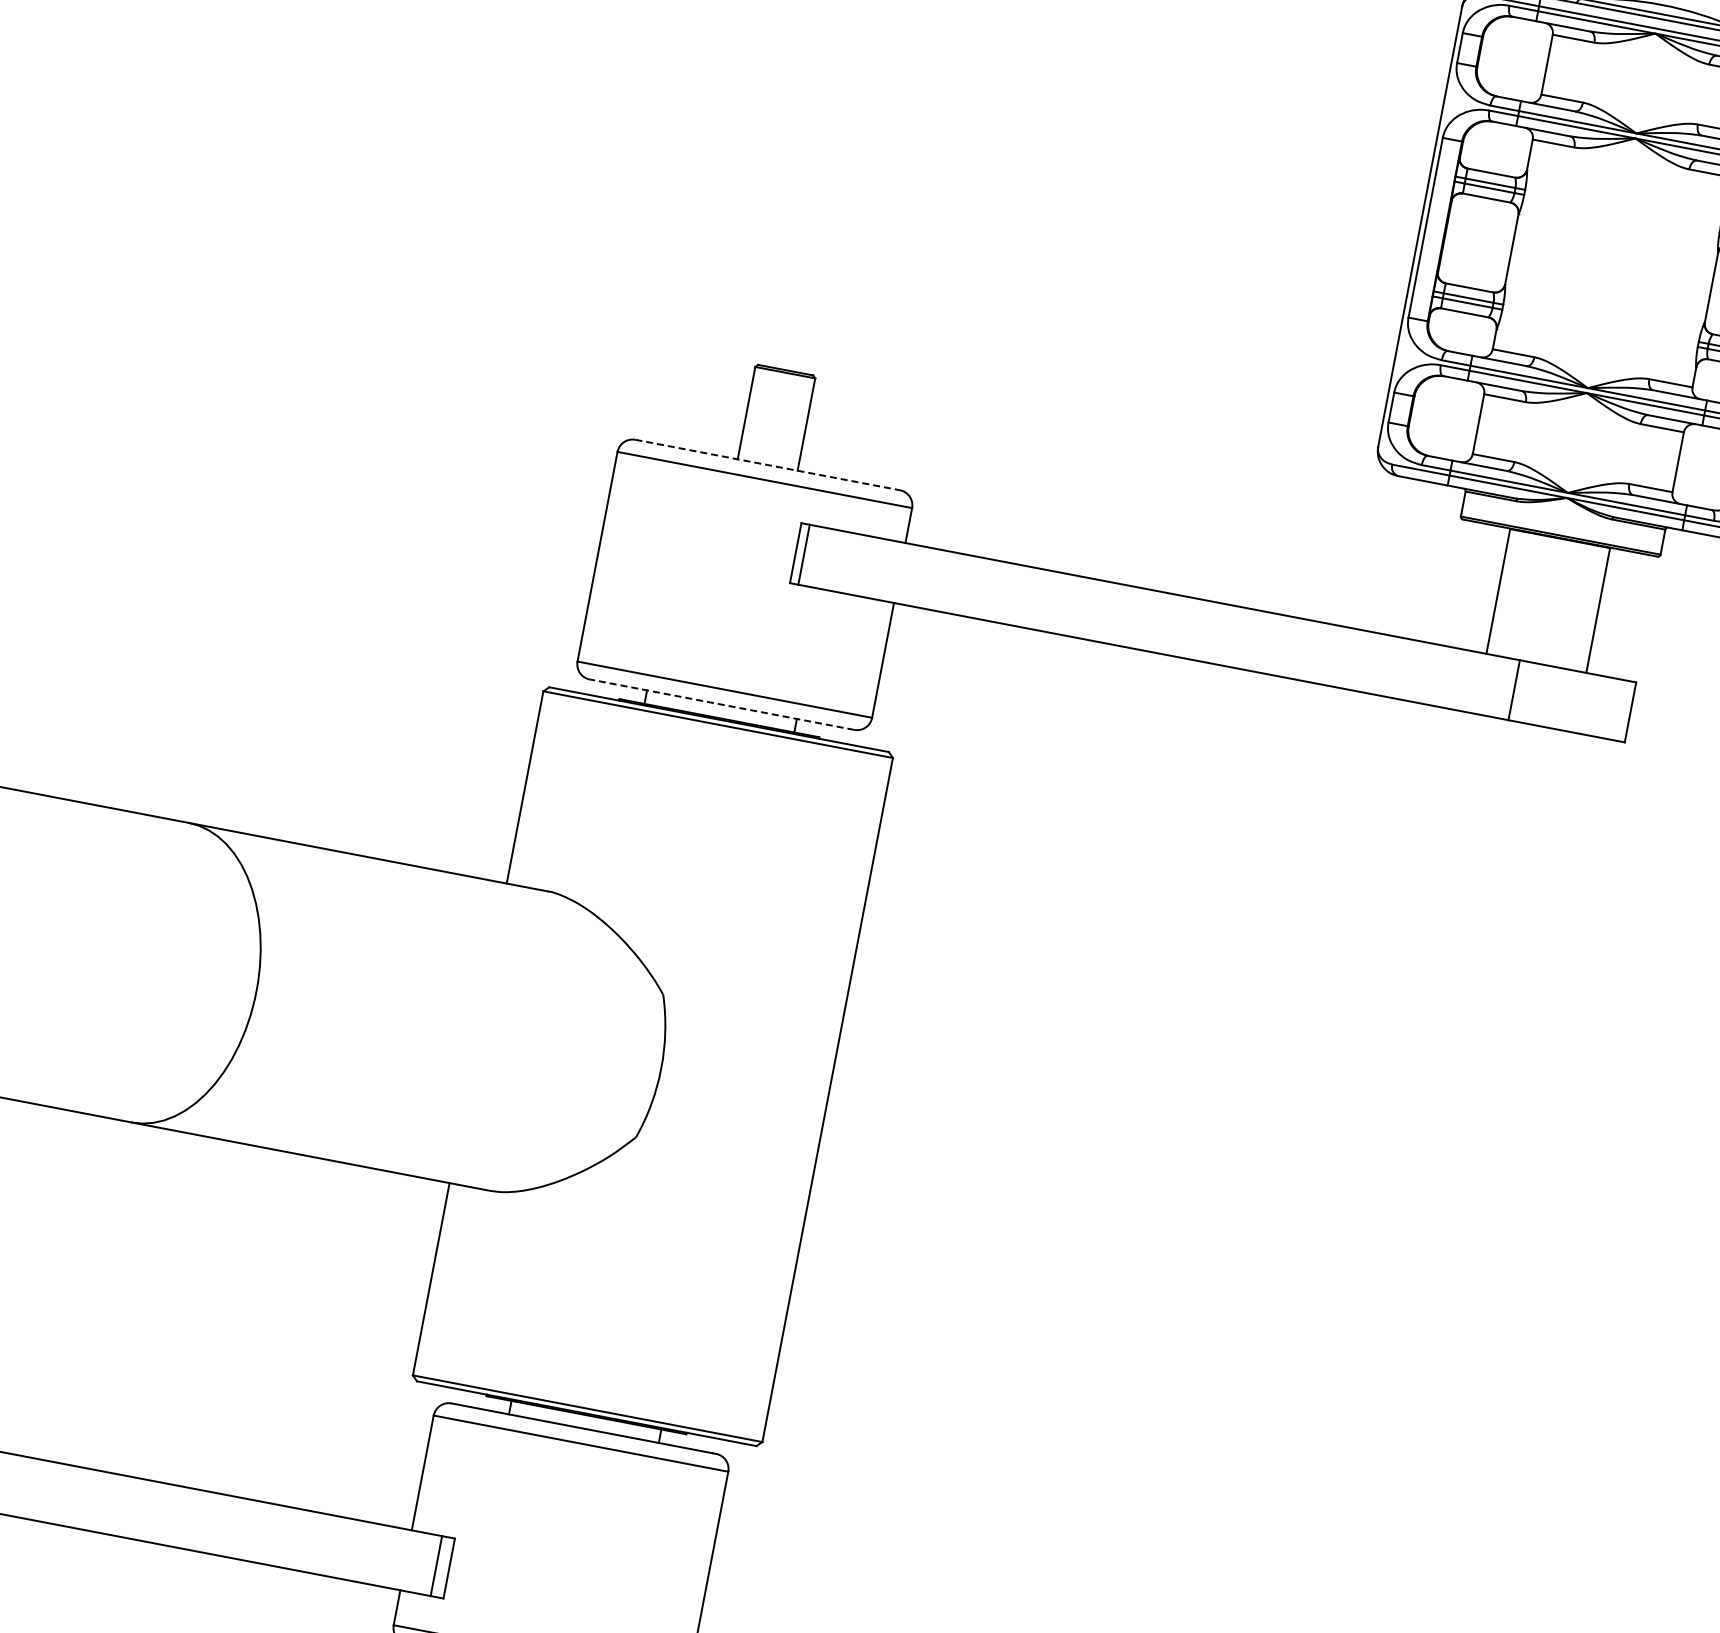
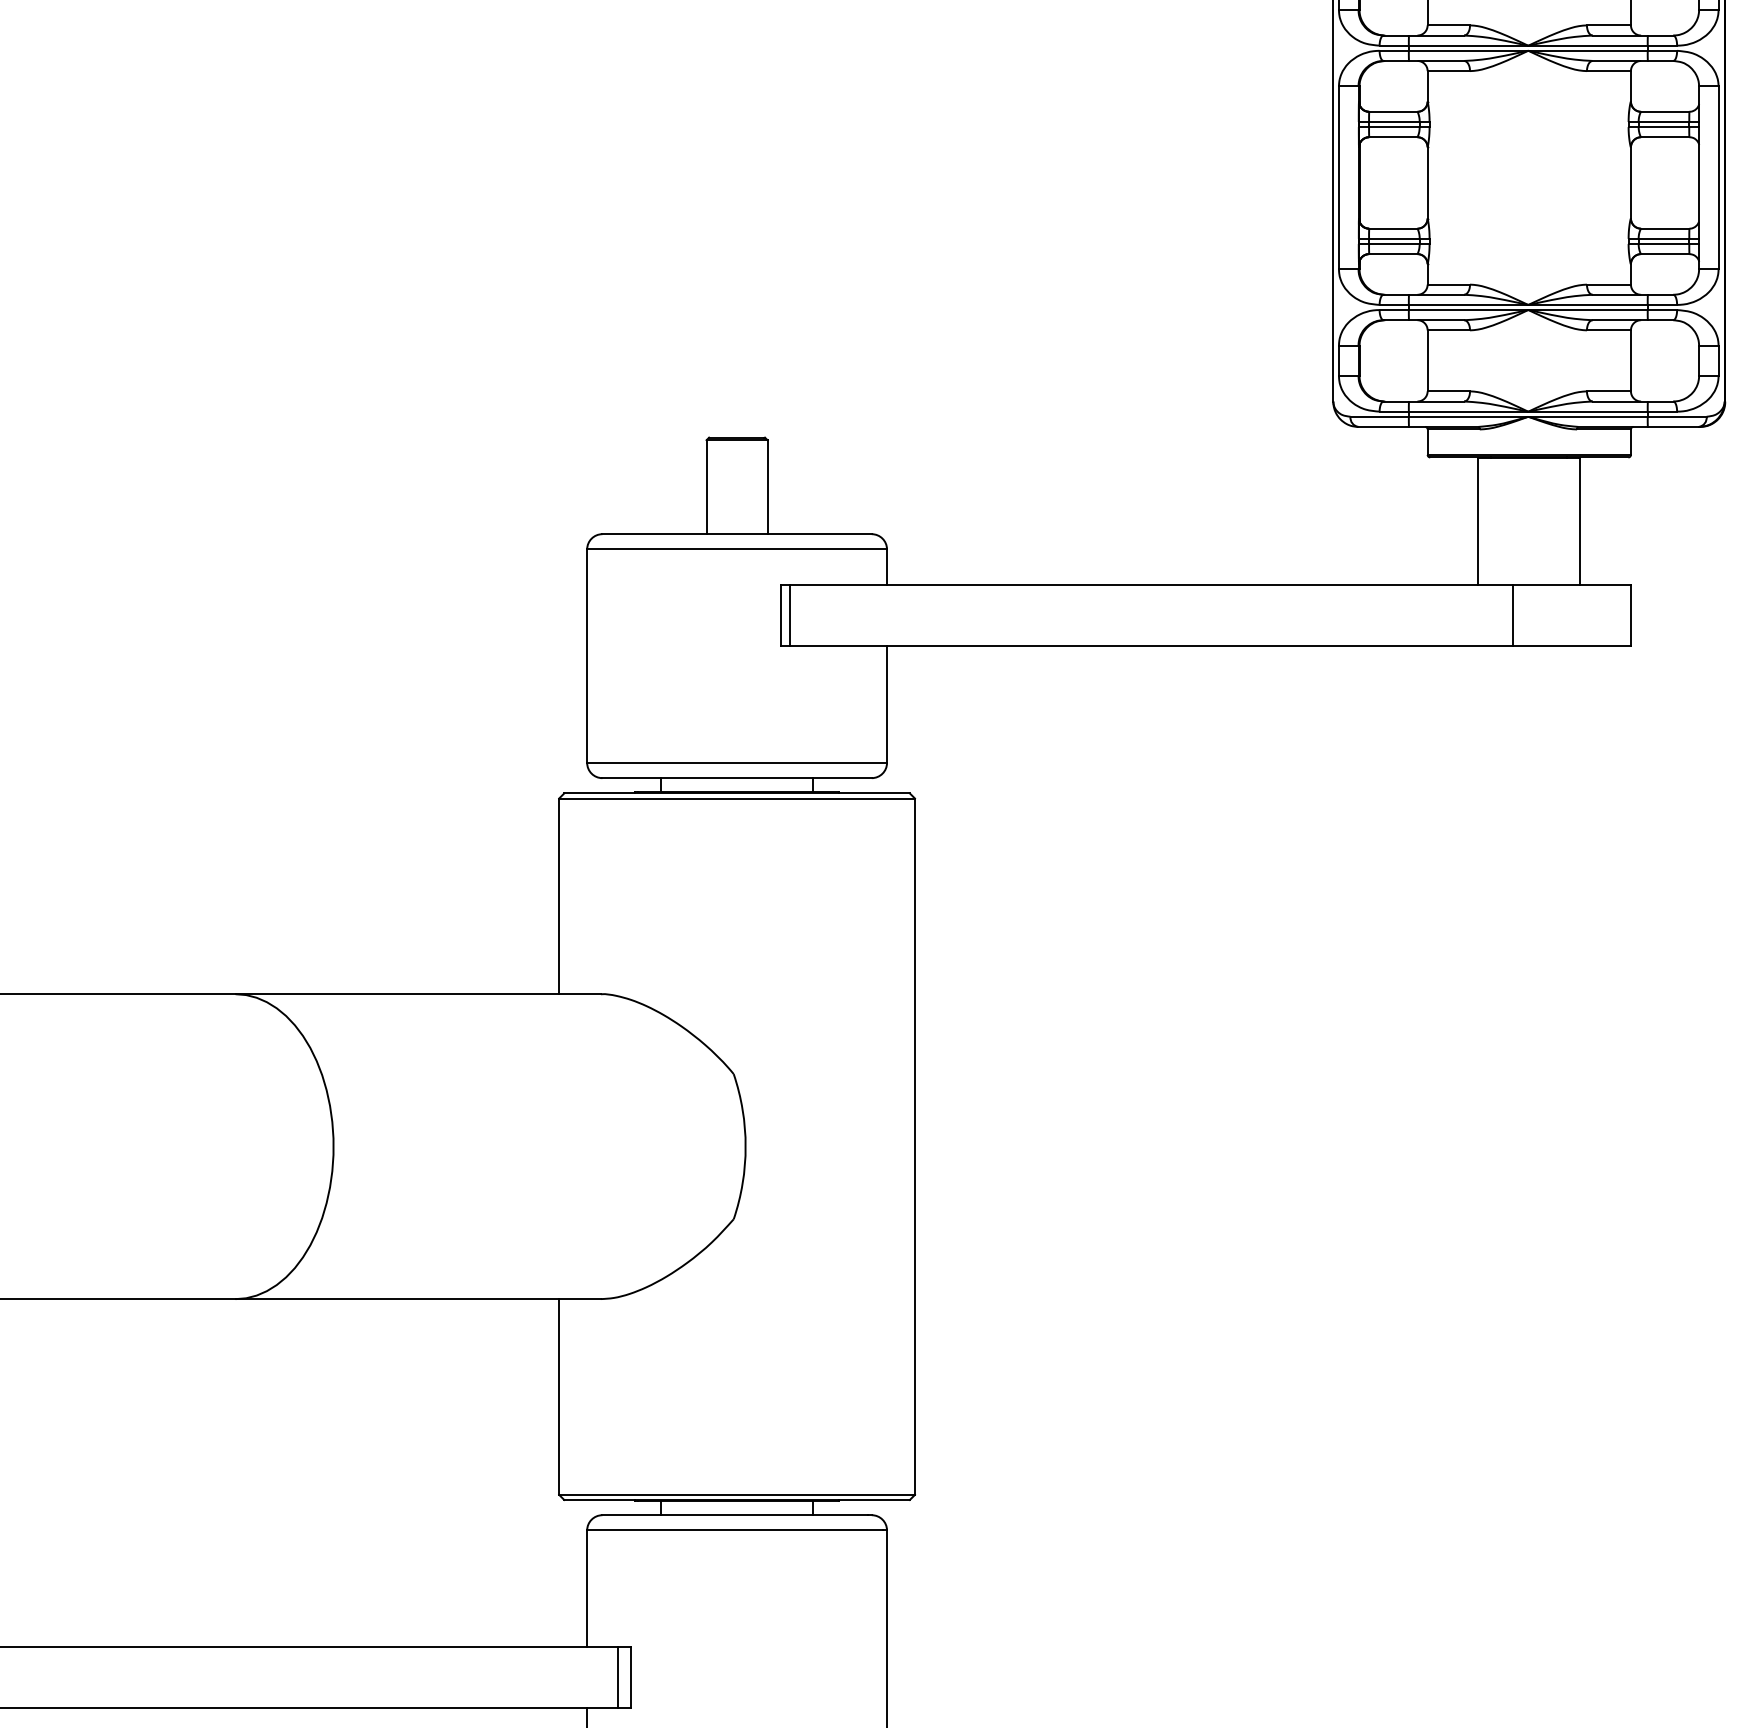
line: (768, 465) -> (737, 534), dashed -> solid
line: (722, 705) -> (737, 778), dashed -> solid

